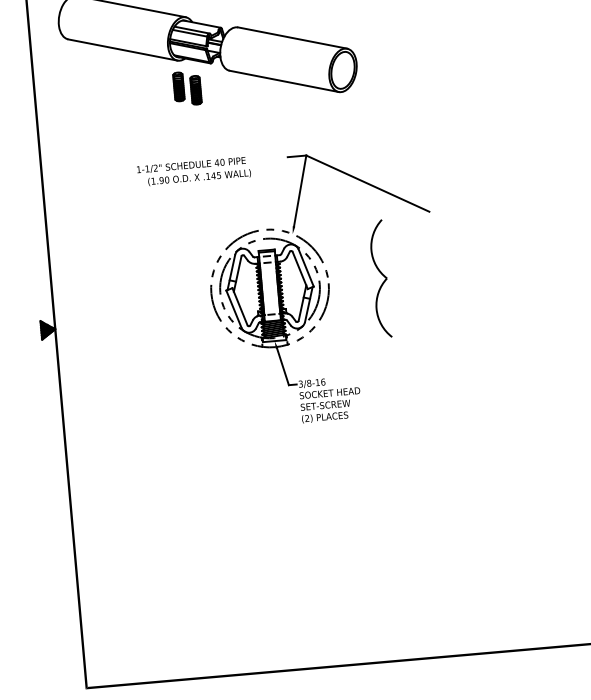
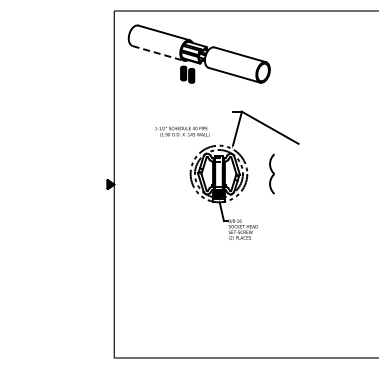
line: (123, 50) -> (158, 53), solid -> dashed
text: (194, 171) -> (182, 131), moved
part: (378, 277) -> (271, 173), size x0.7

